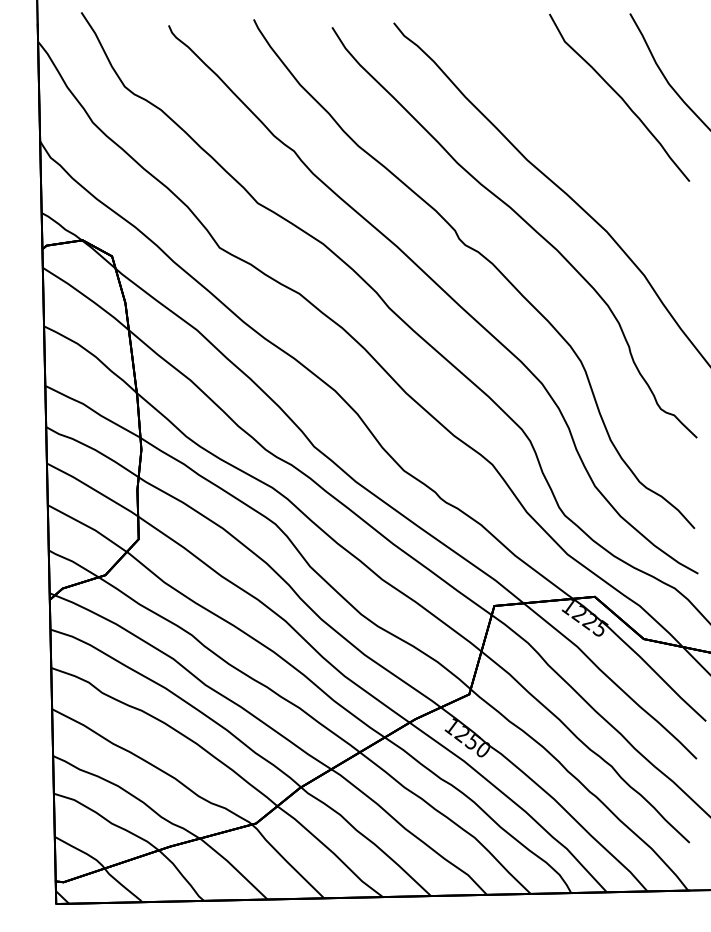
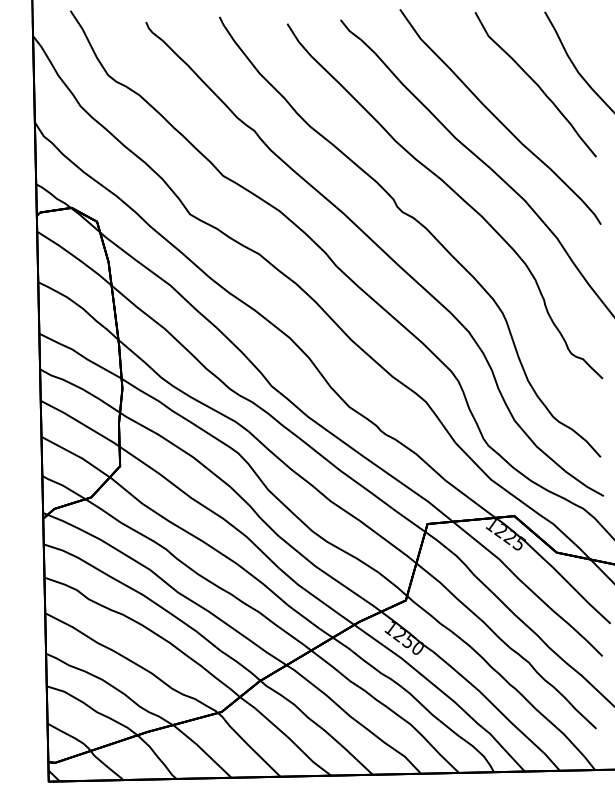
curve: (575, 136) -> (497, 118), added

